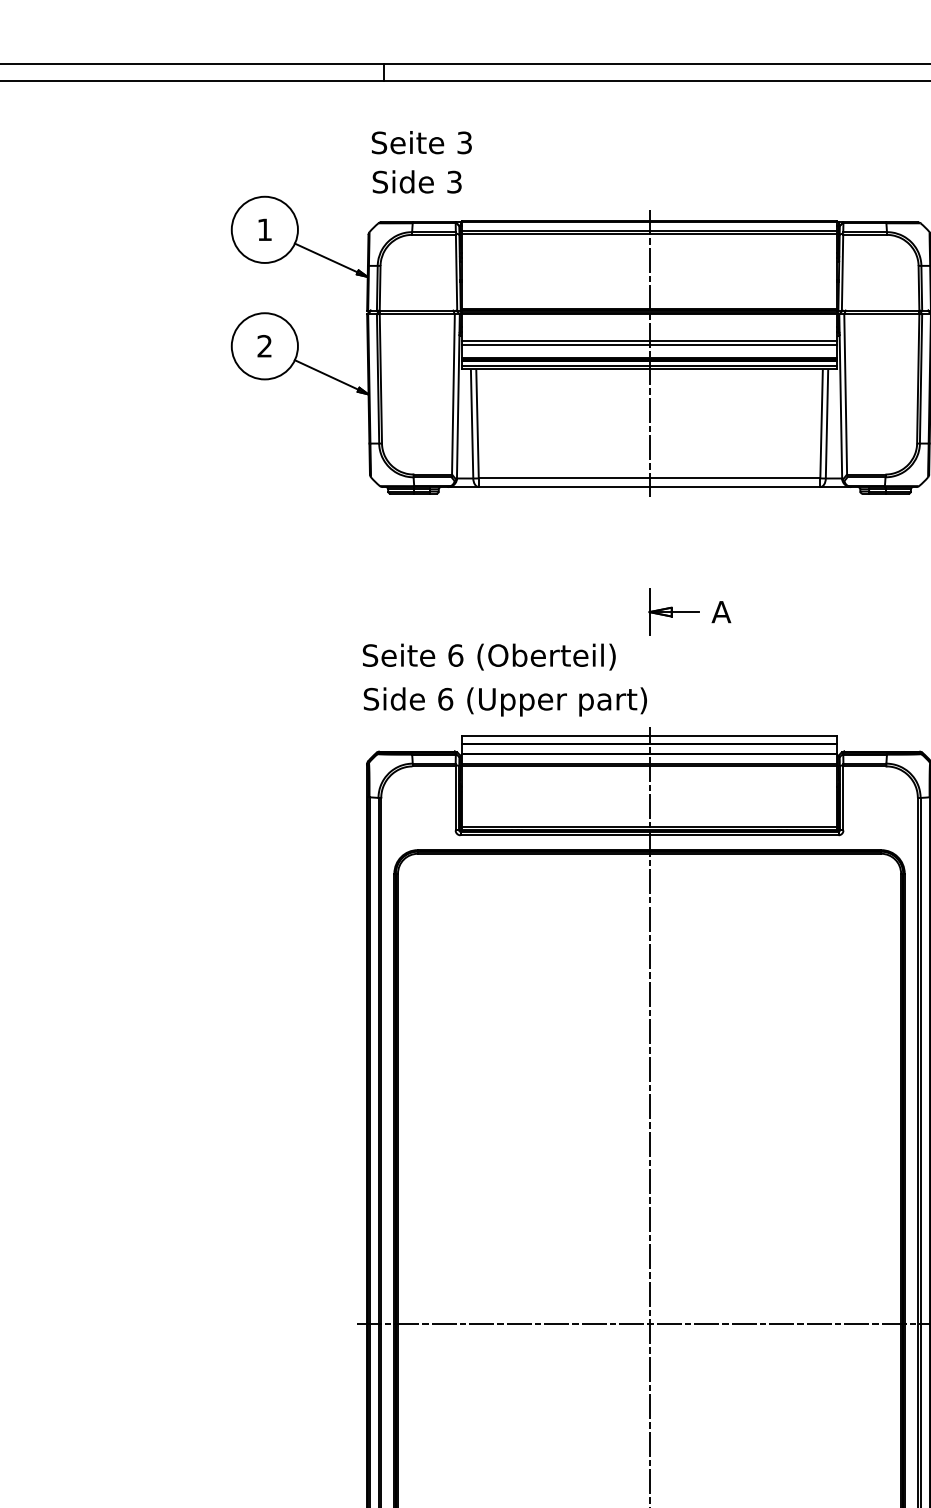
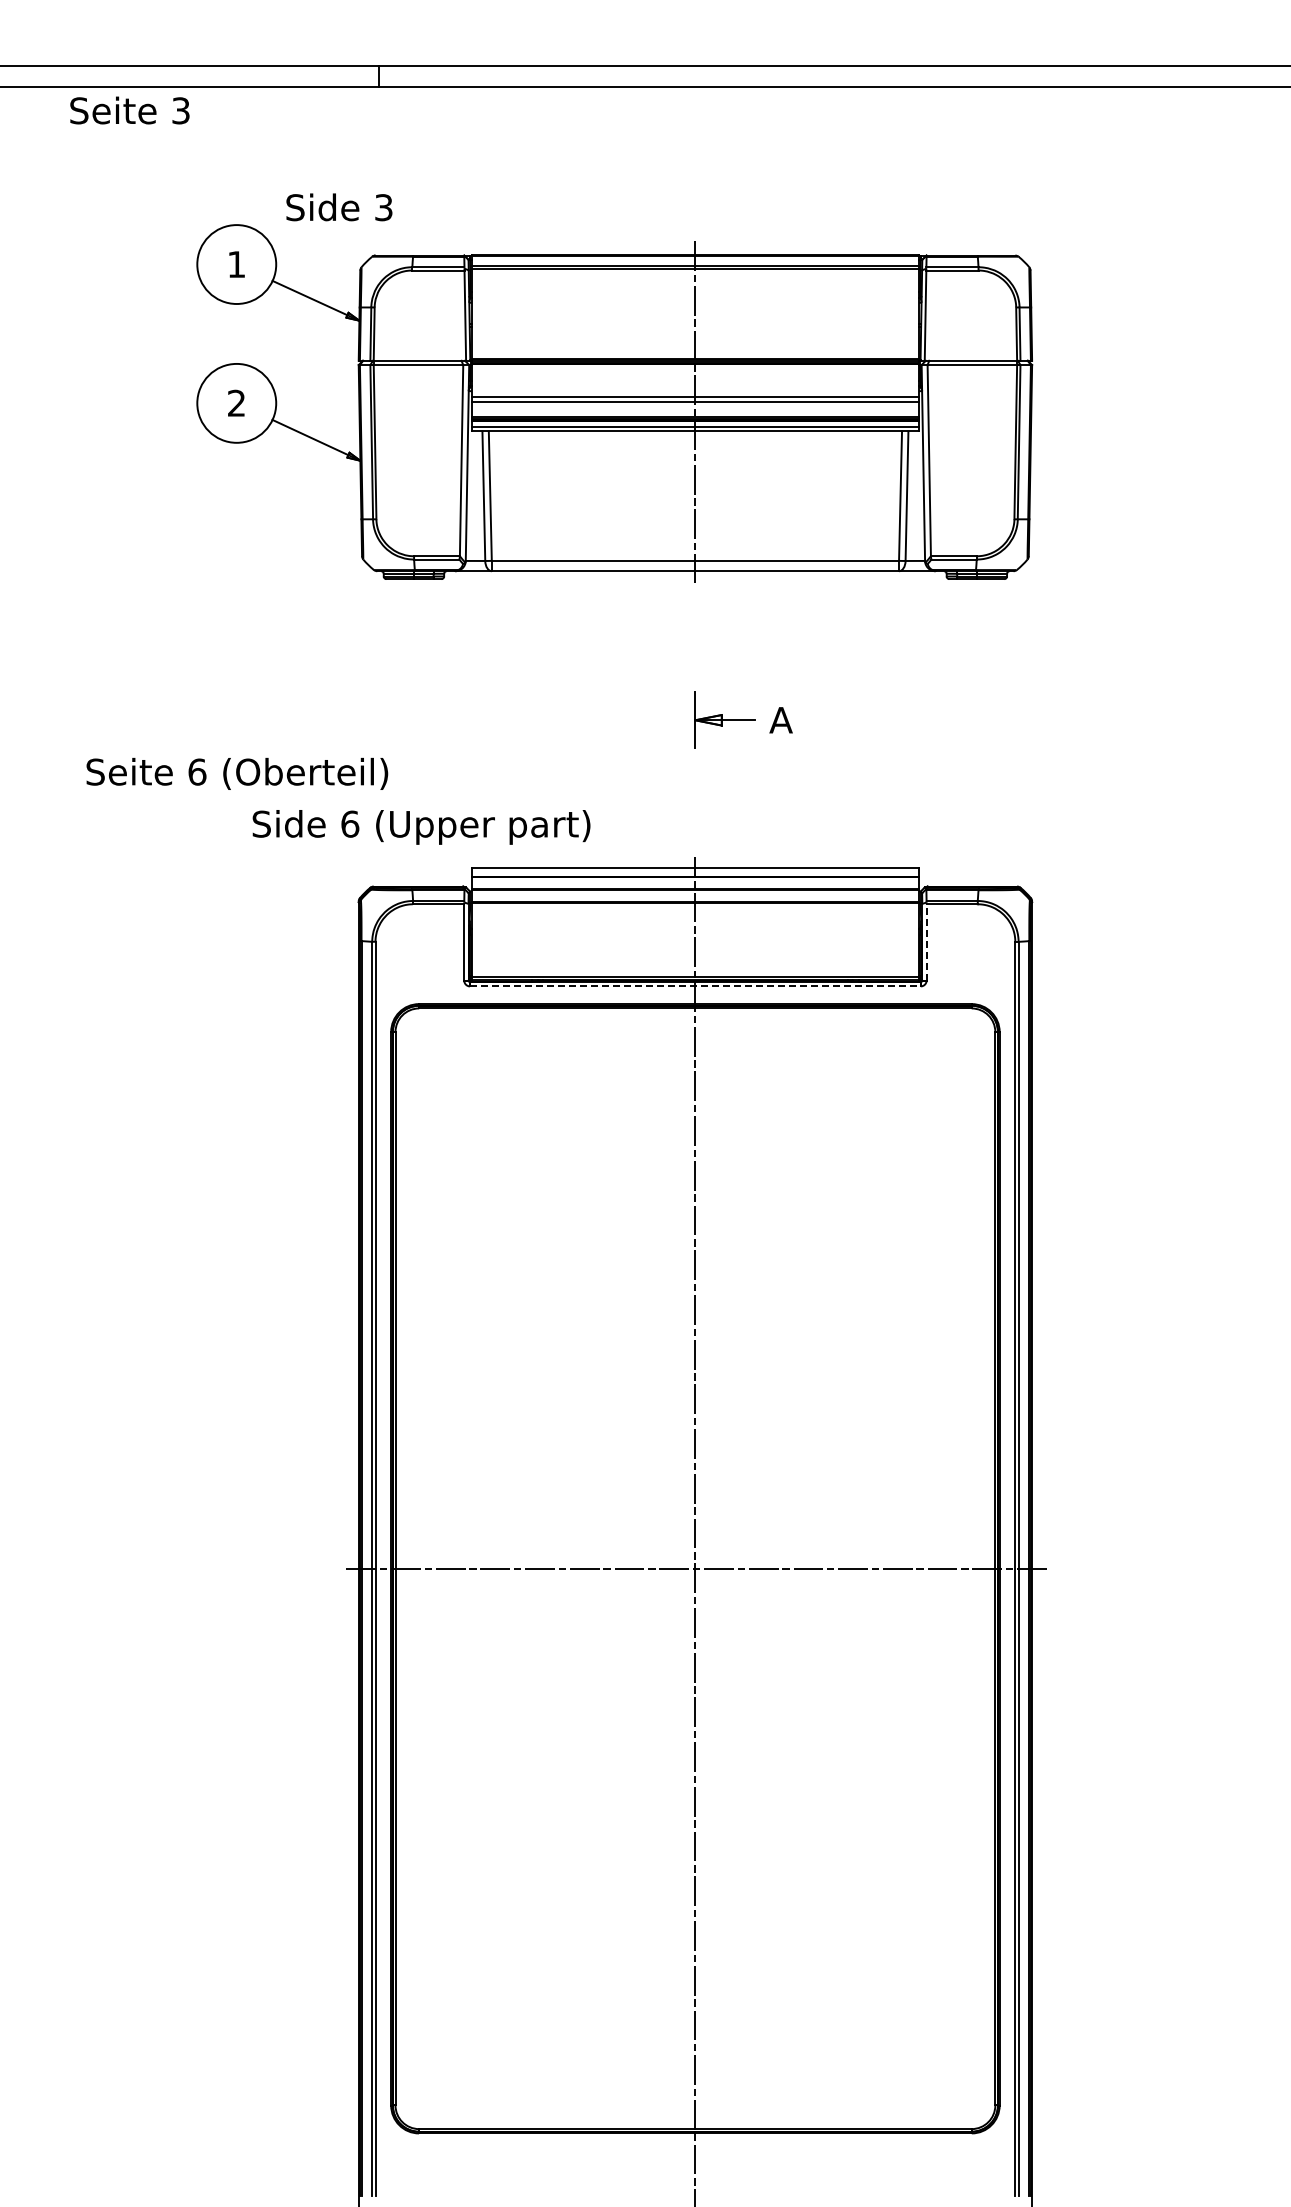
text: (421, 142) -> (129, 110), moved
text: (417, 182) -> (339, 207), moved
text: (489, 656) -> (237, 773), moved
text: (505, 702) -> (421, 827), moved
line: (843, 797) -> (926, 941), solid -> dashed
line: (649, 835) -> (695, 986), solid -> dashed

